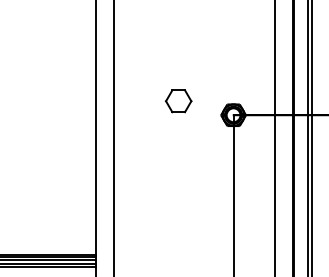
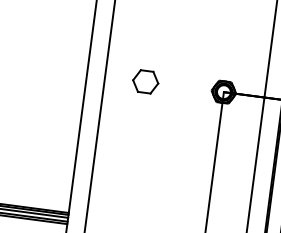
part: (178, 101) -> (145, 82), moved

